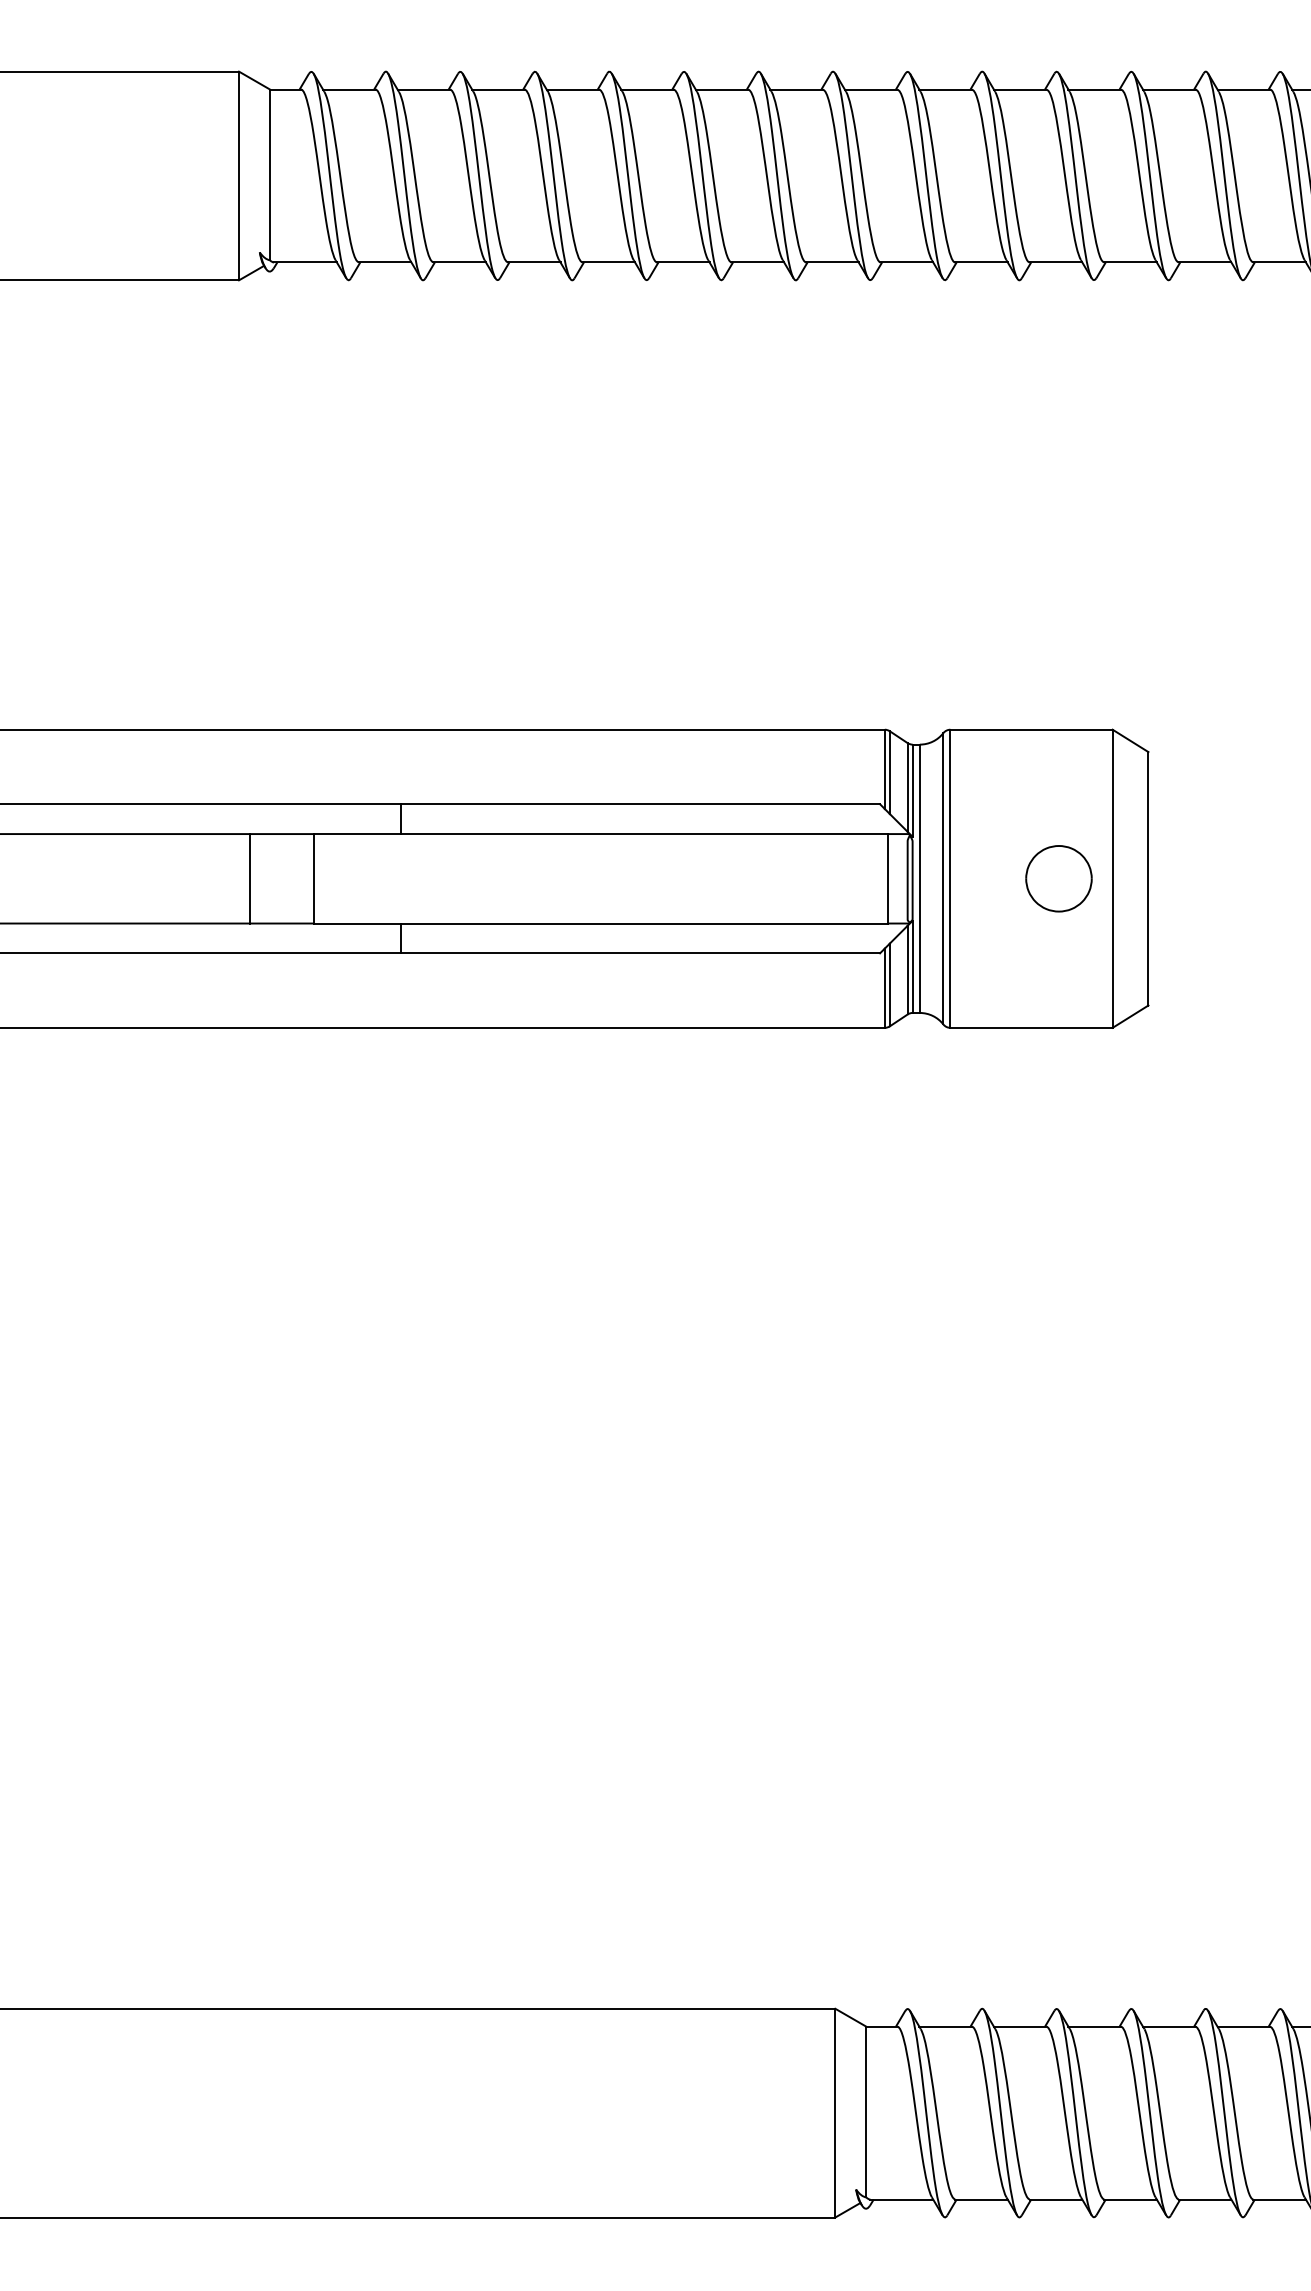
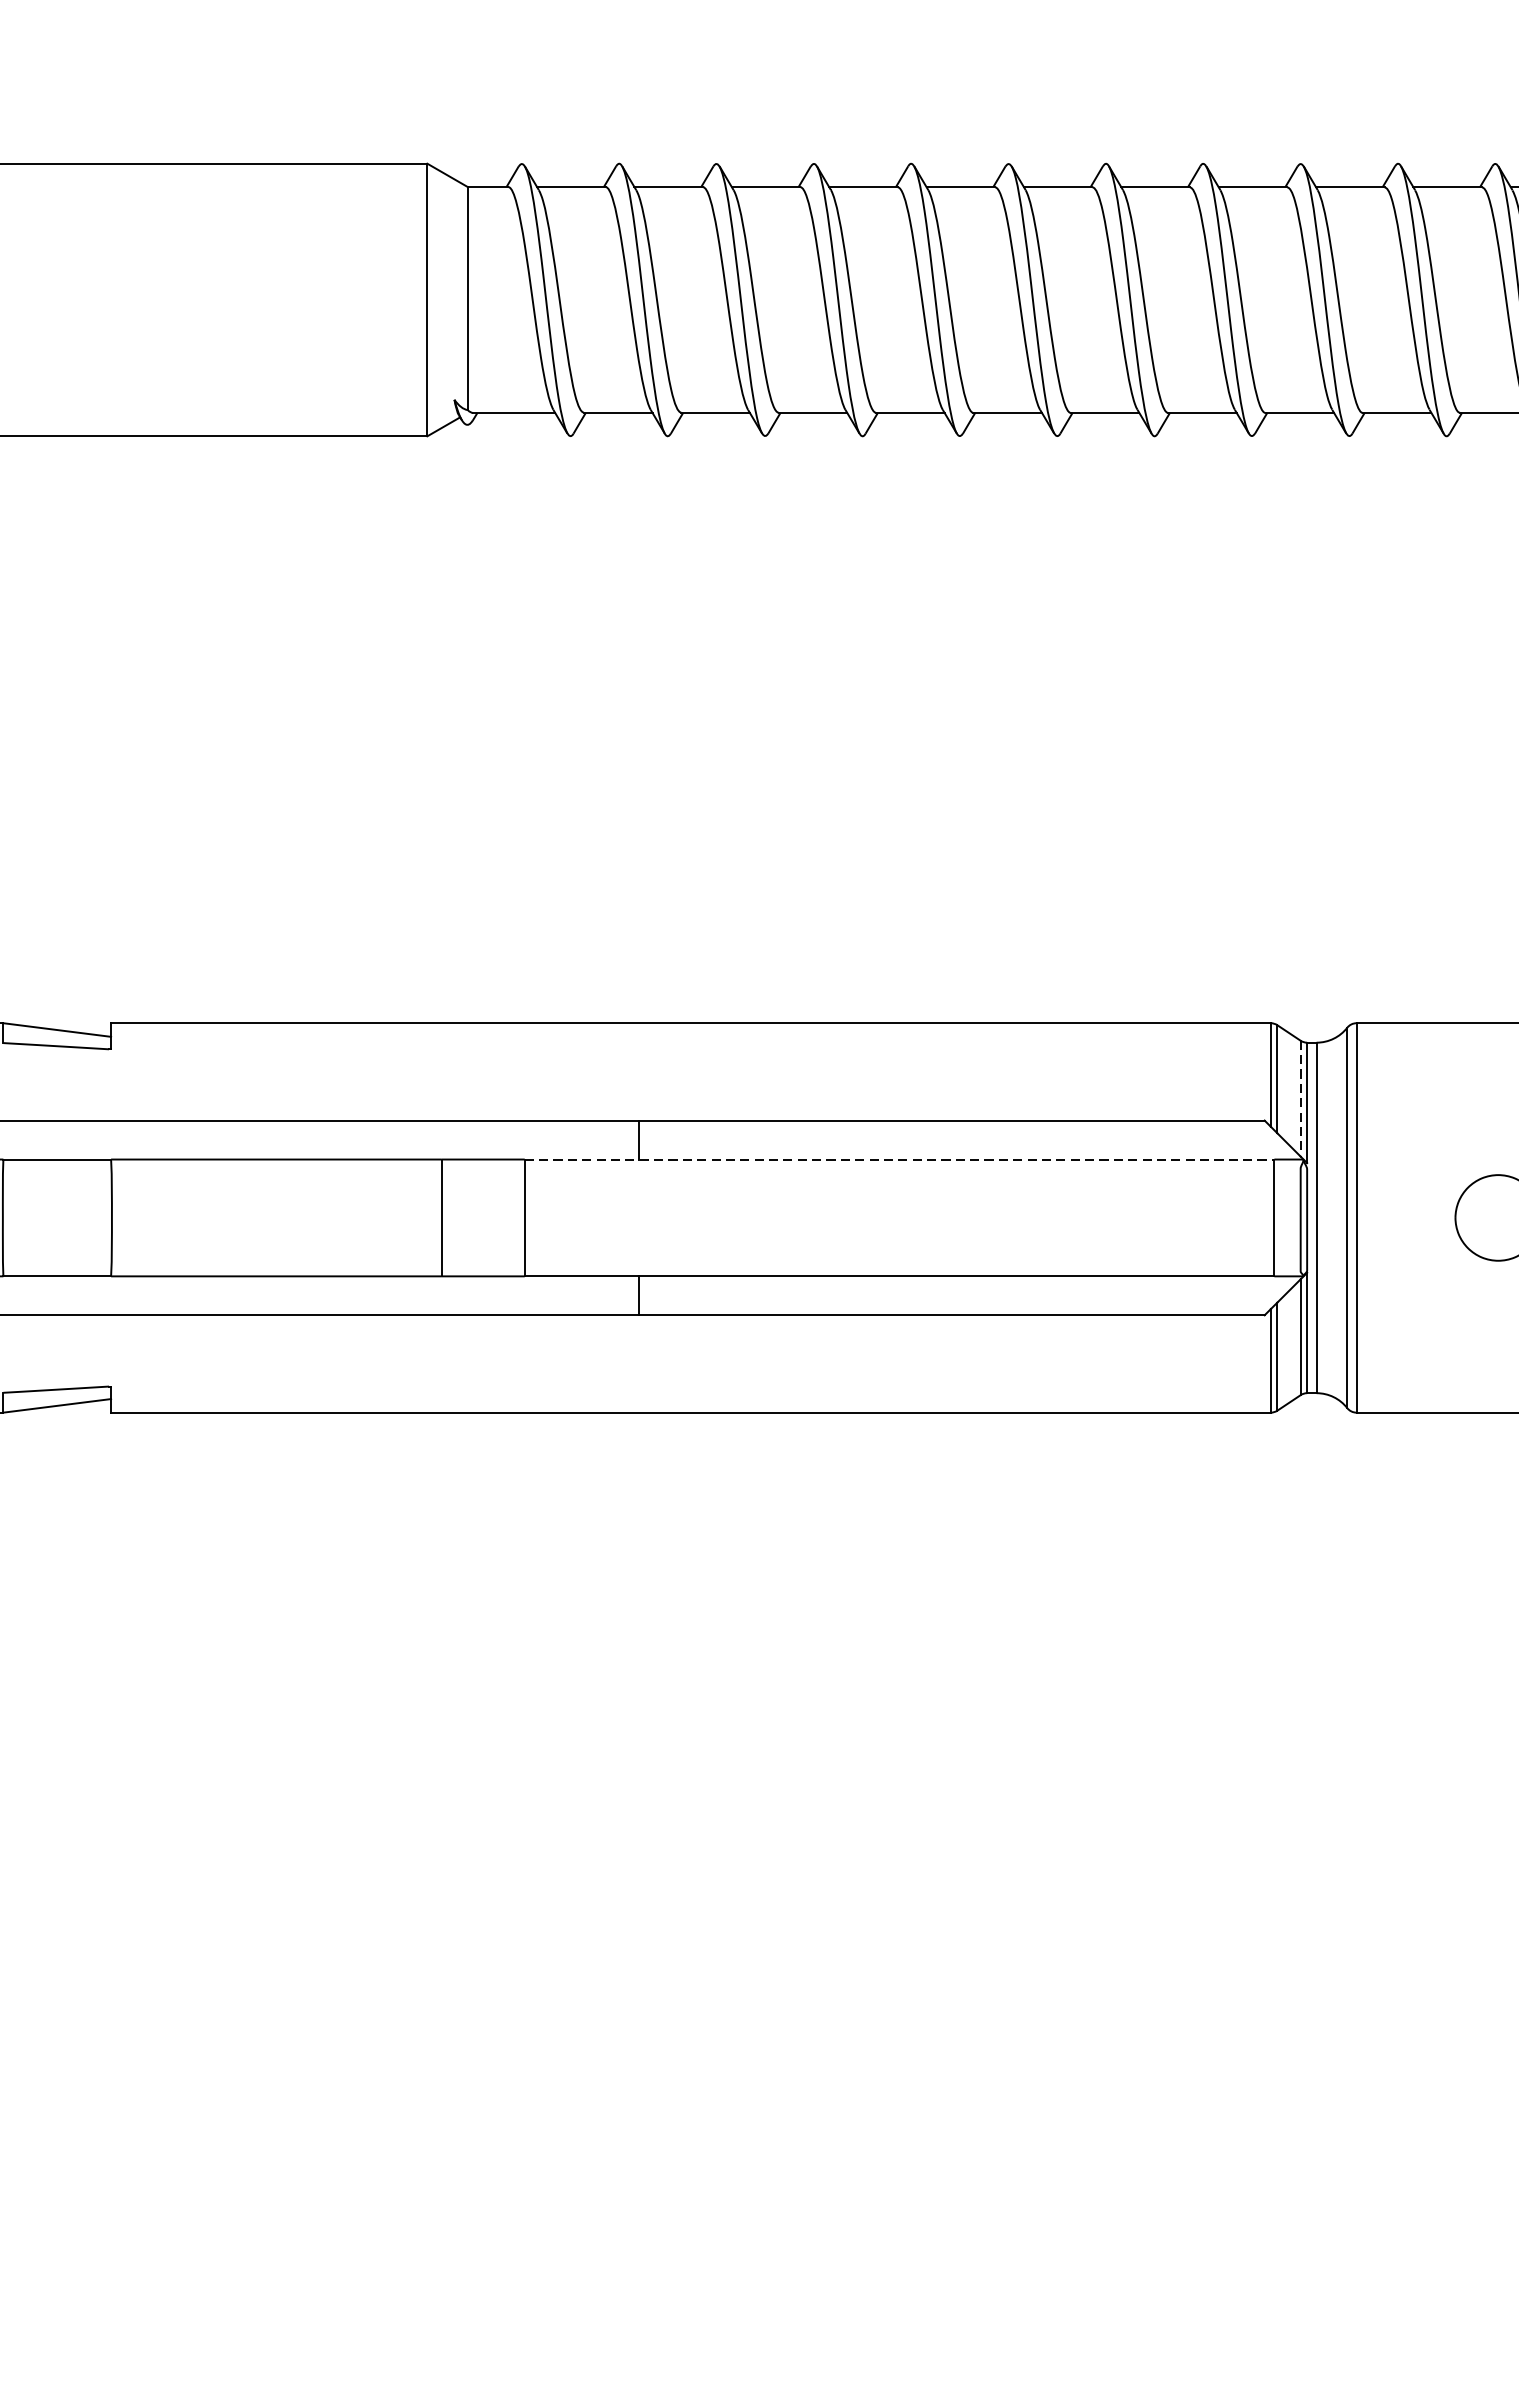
line: (907, 787) -> (1300, 1098), solid -> dashed
line: (600, 834) -> (899, 1160), solid -> dashed

